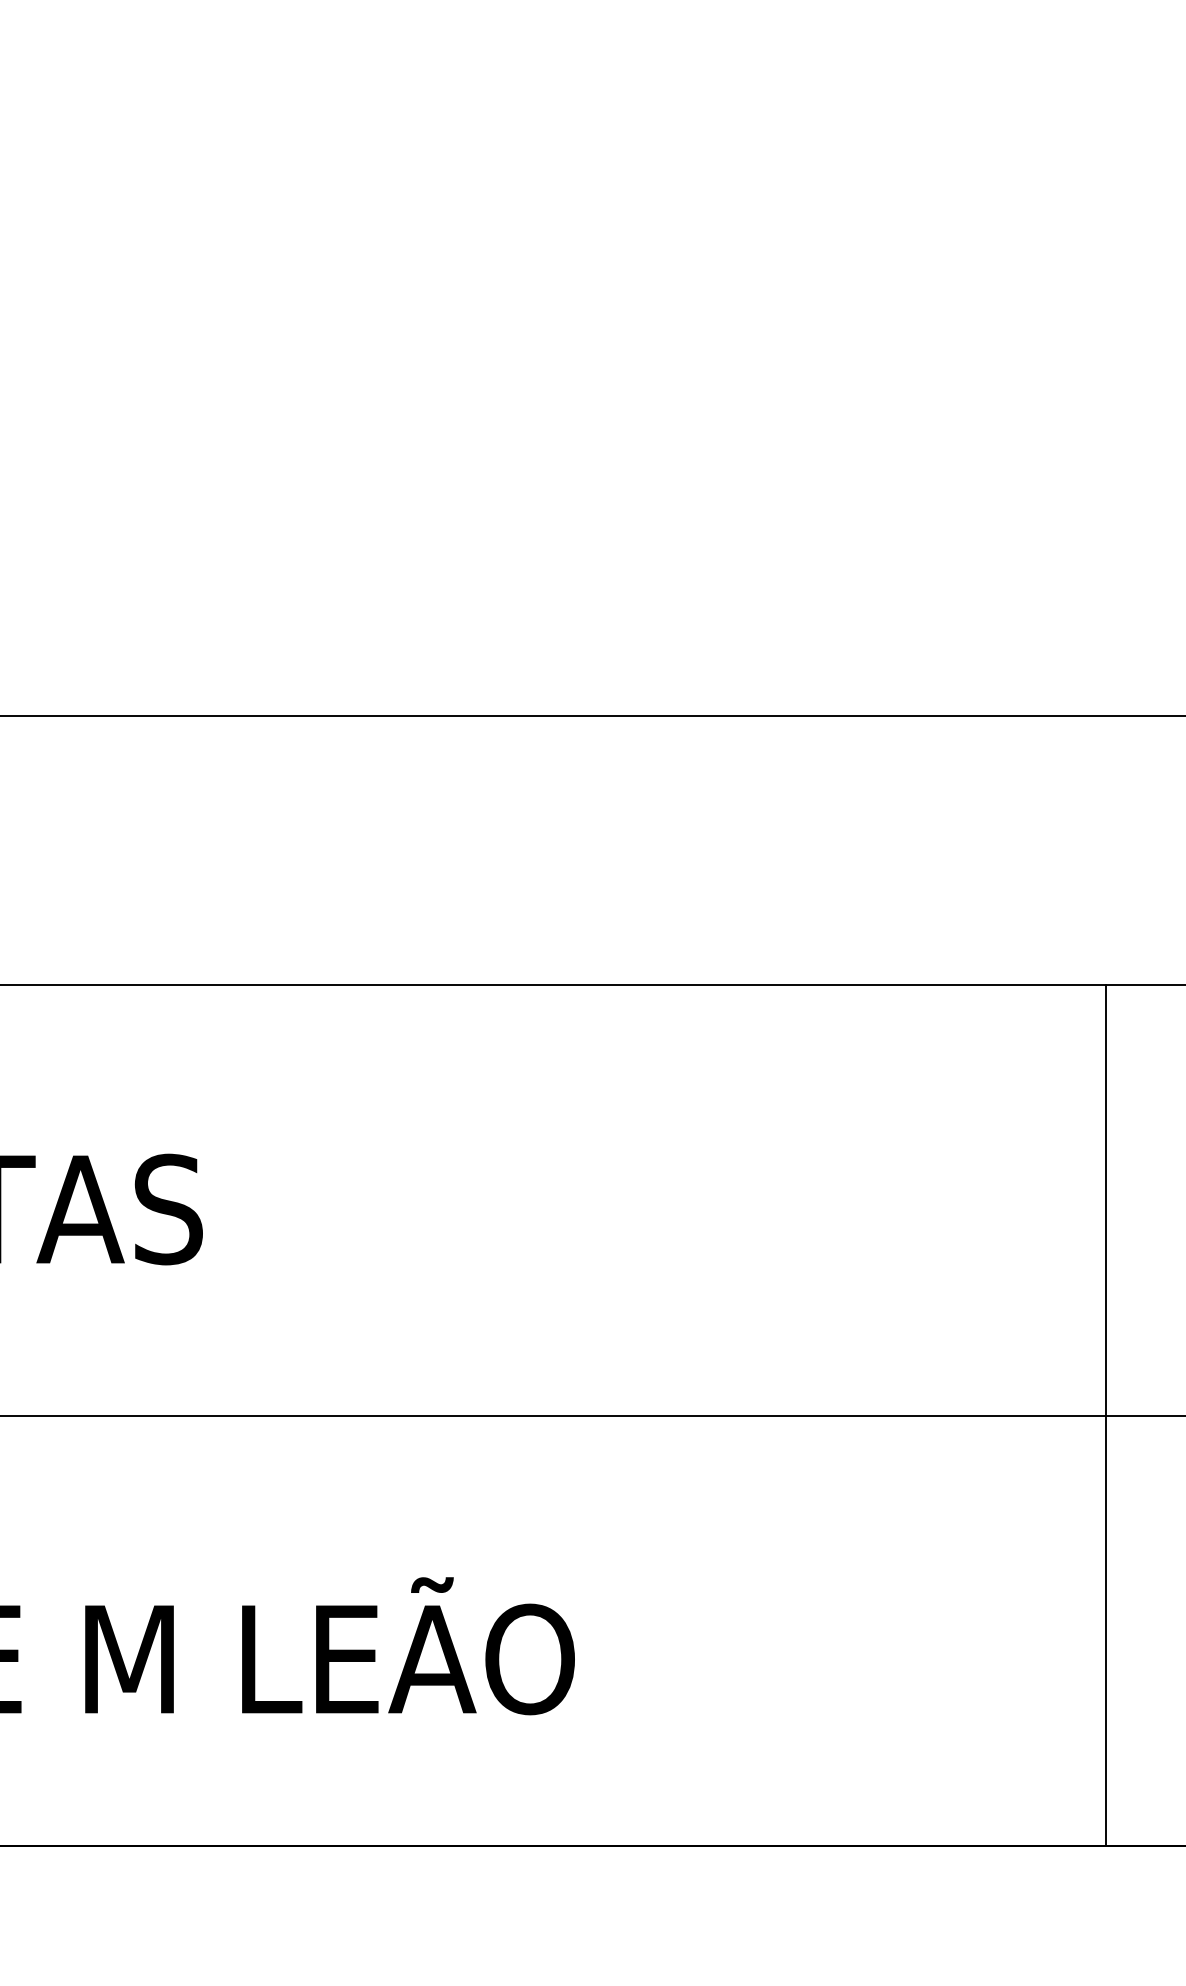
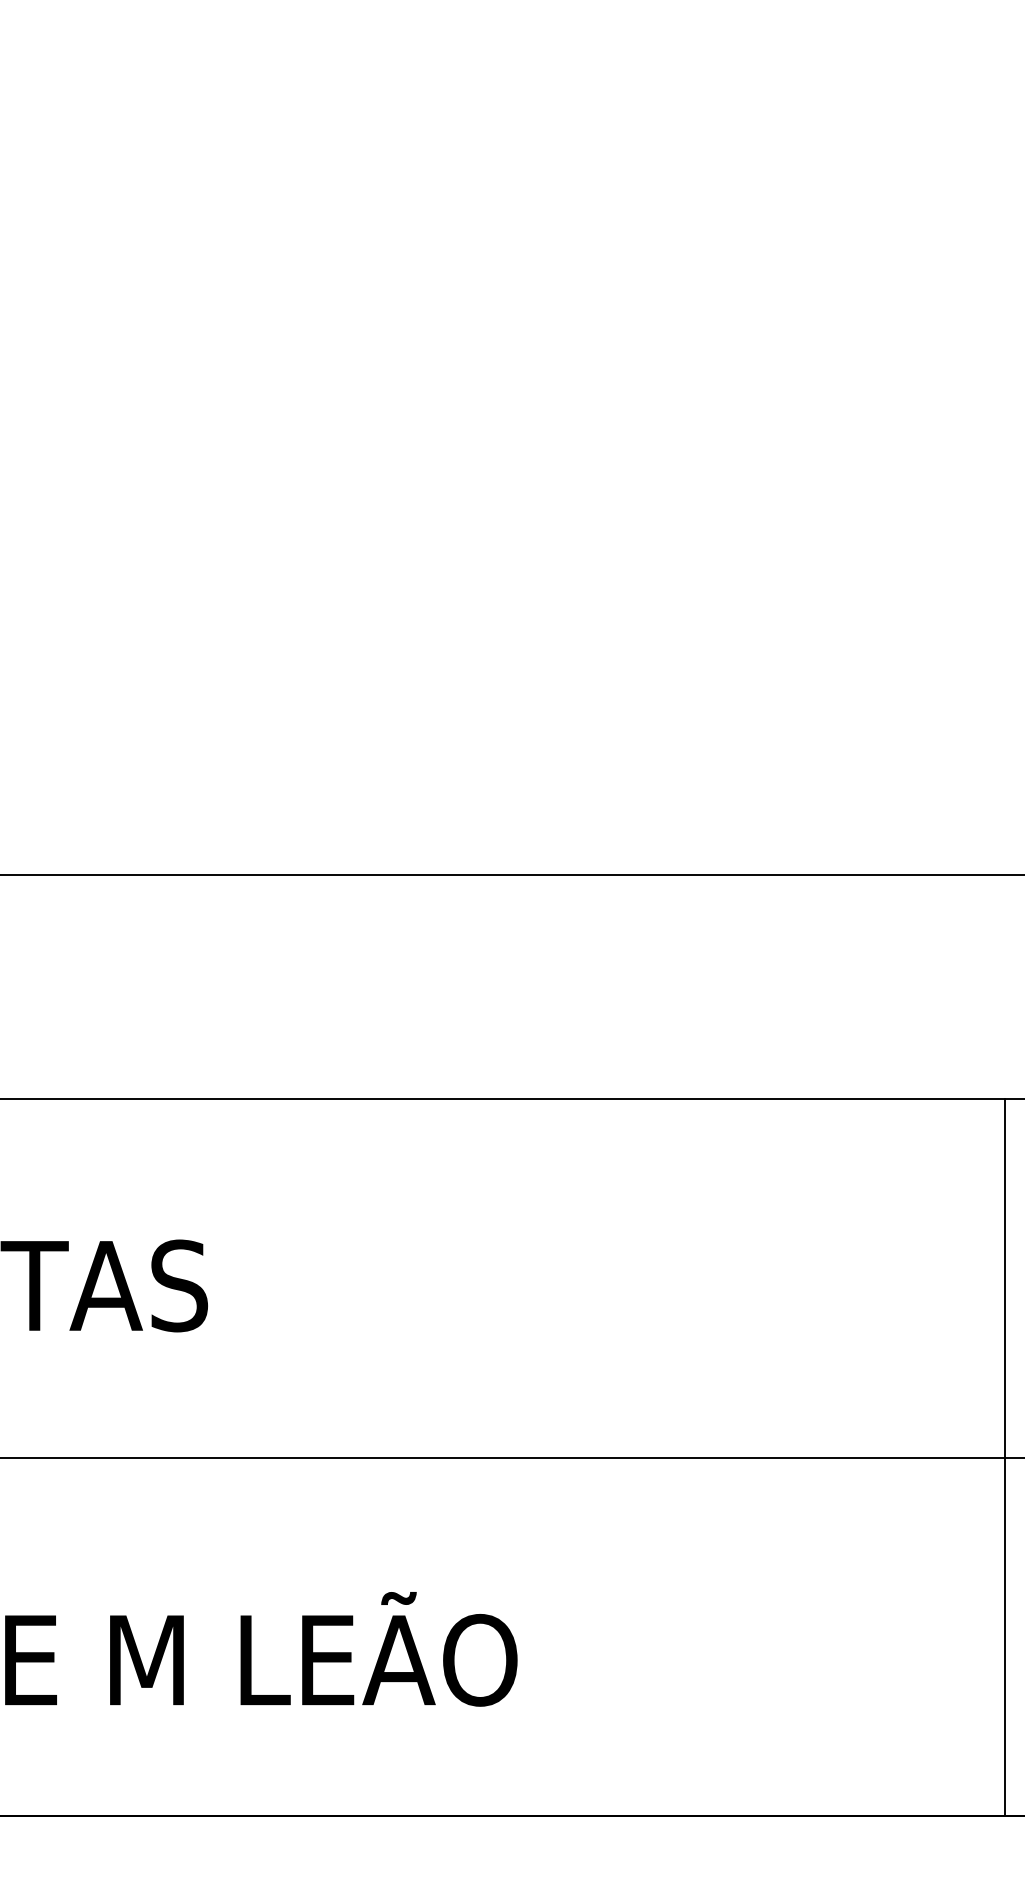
line: (1106, 1415) -> (1005, 1457), moved

